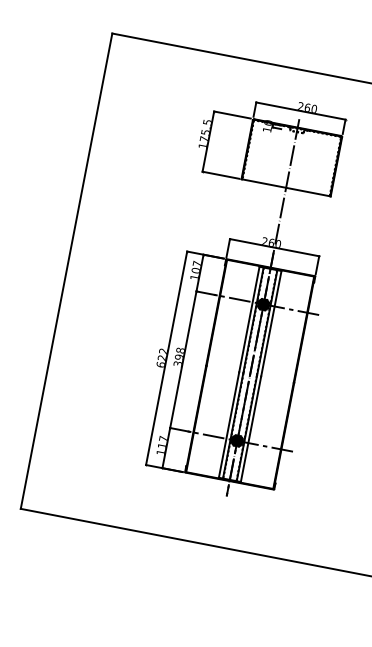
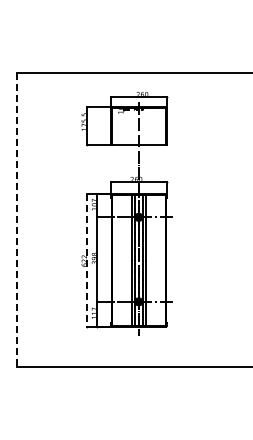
line: (66, 272) -> (17, 220), solid -> dashed
line: (167, 359) -> (87, 261), solid -> dashed

